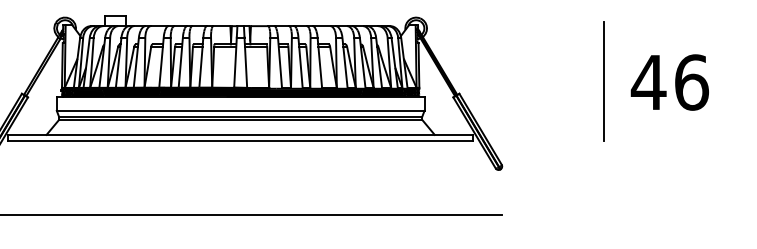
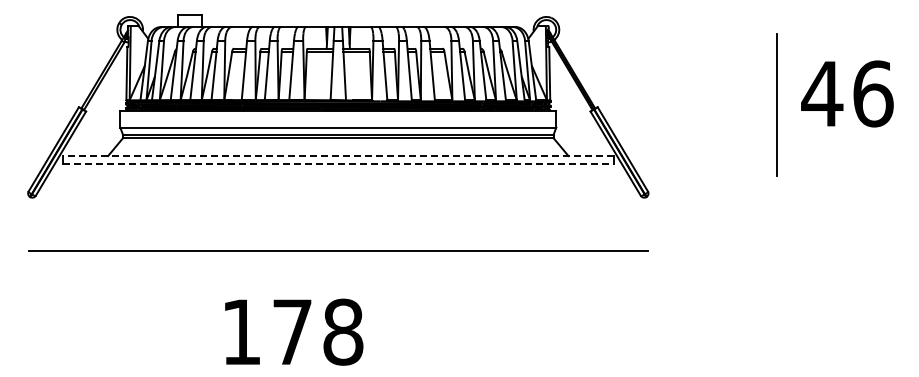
line: (604, 81) -> (776, 104), moved
line: (240, 135) -> (338, 156), solid -> dashed
line: (240, 141) -> (338, 163), solid -> dashed

